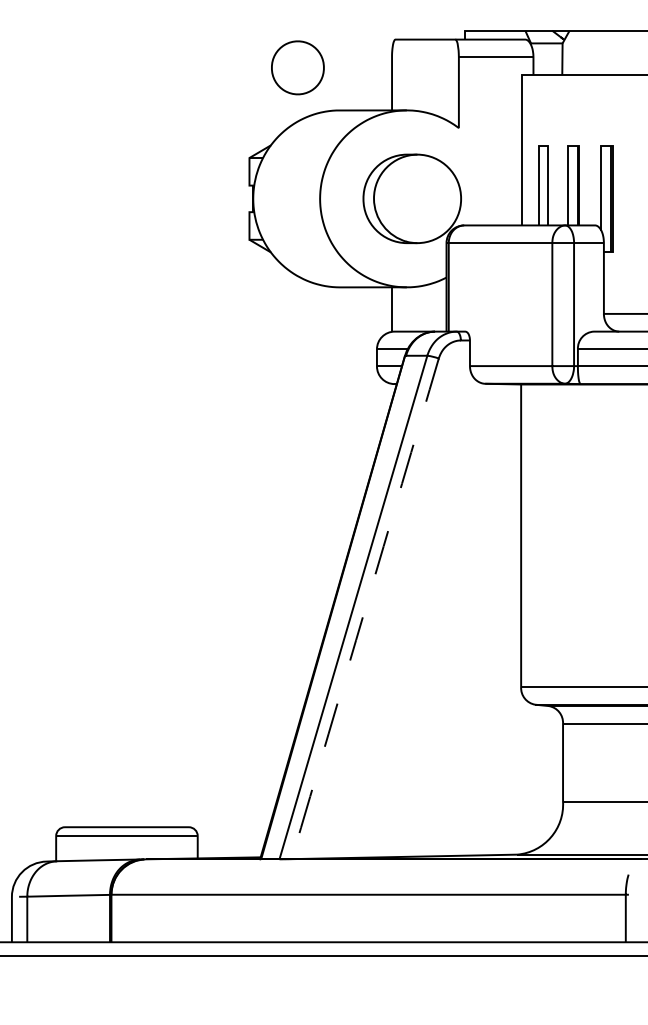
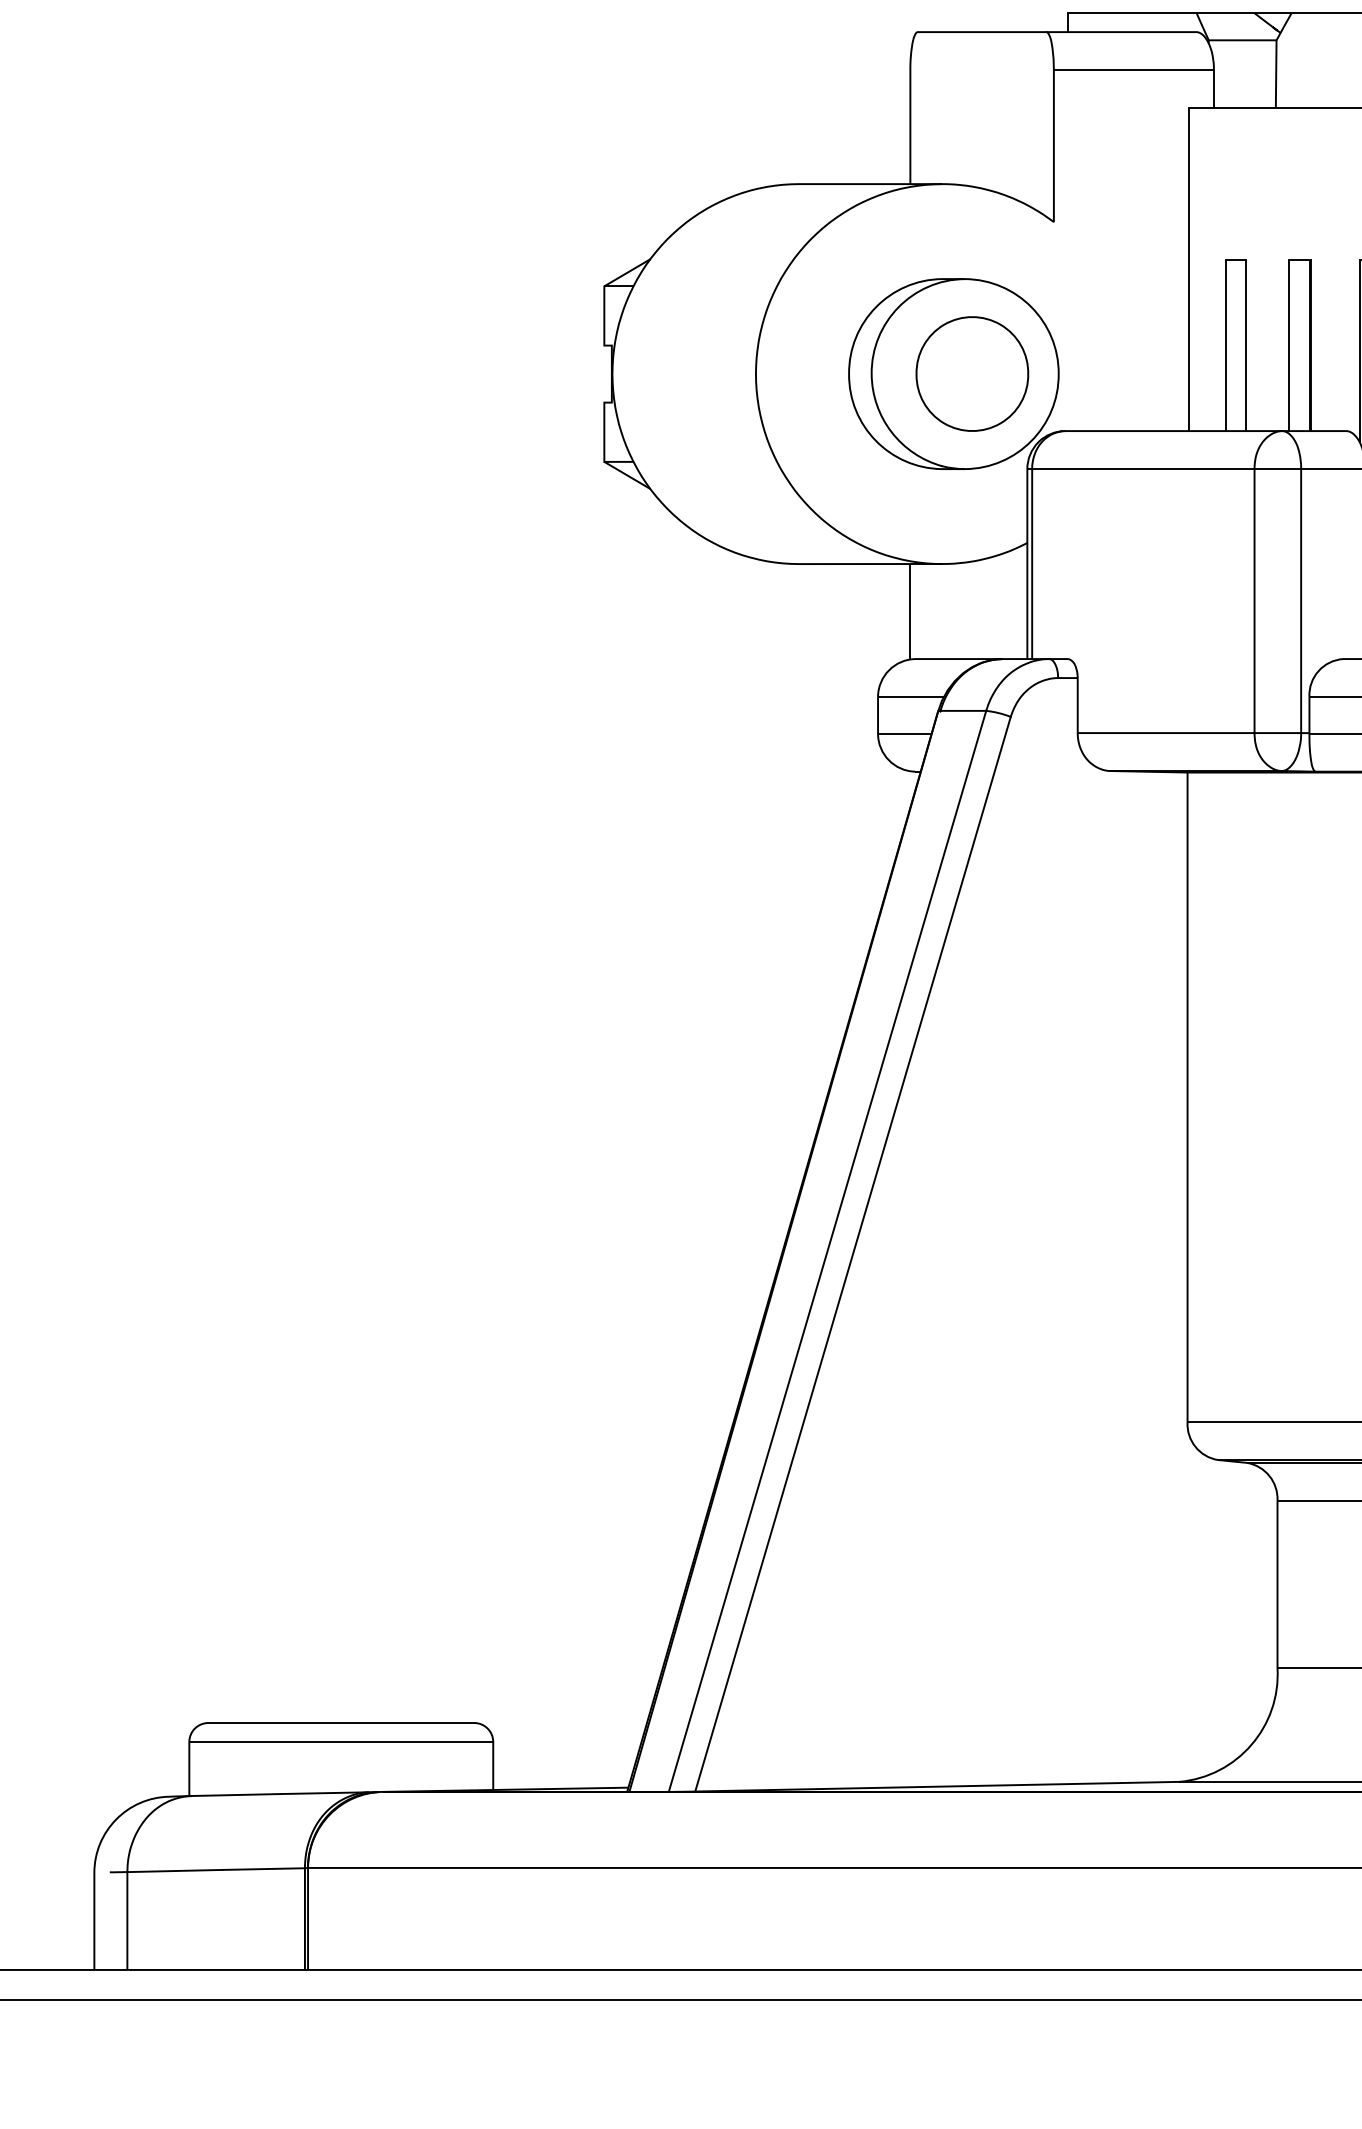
part: (297, 67) -> (971, 373), moved
arc: (365, 608) -> (853, 1253), dashed -> solid

